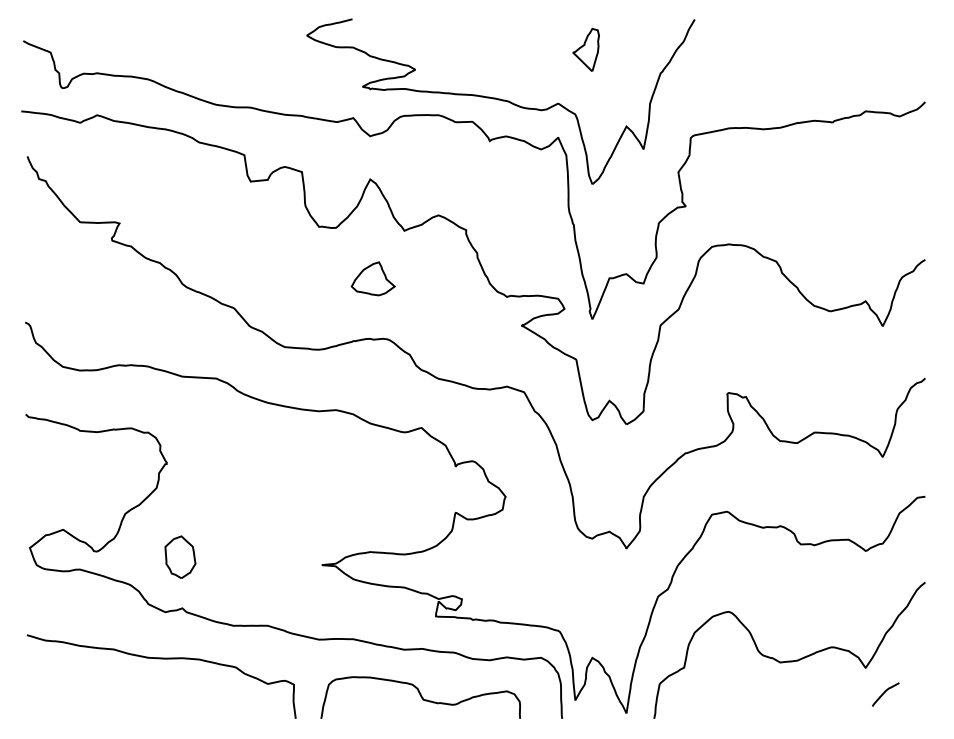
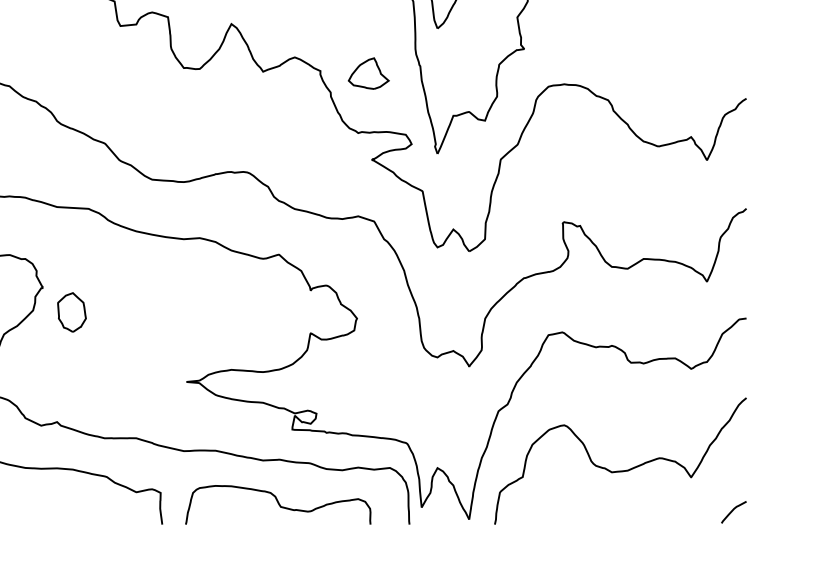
part: (372, 278) -> (368, 73), moved
part: (180, 556) -> (72, 311), moved
curve: (884, 693) -> (732, 511), moved

